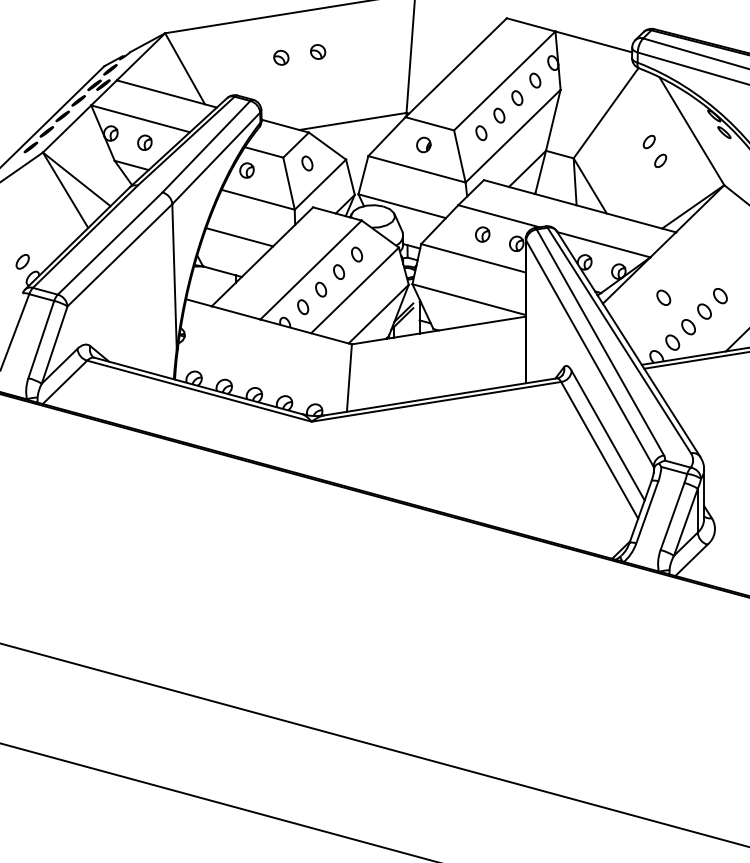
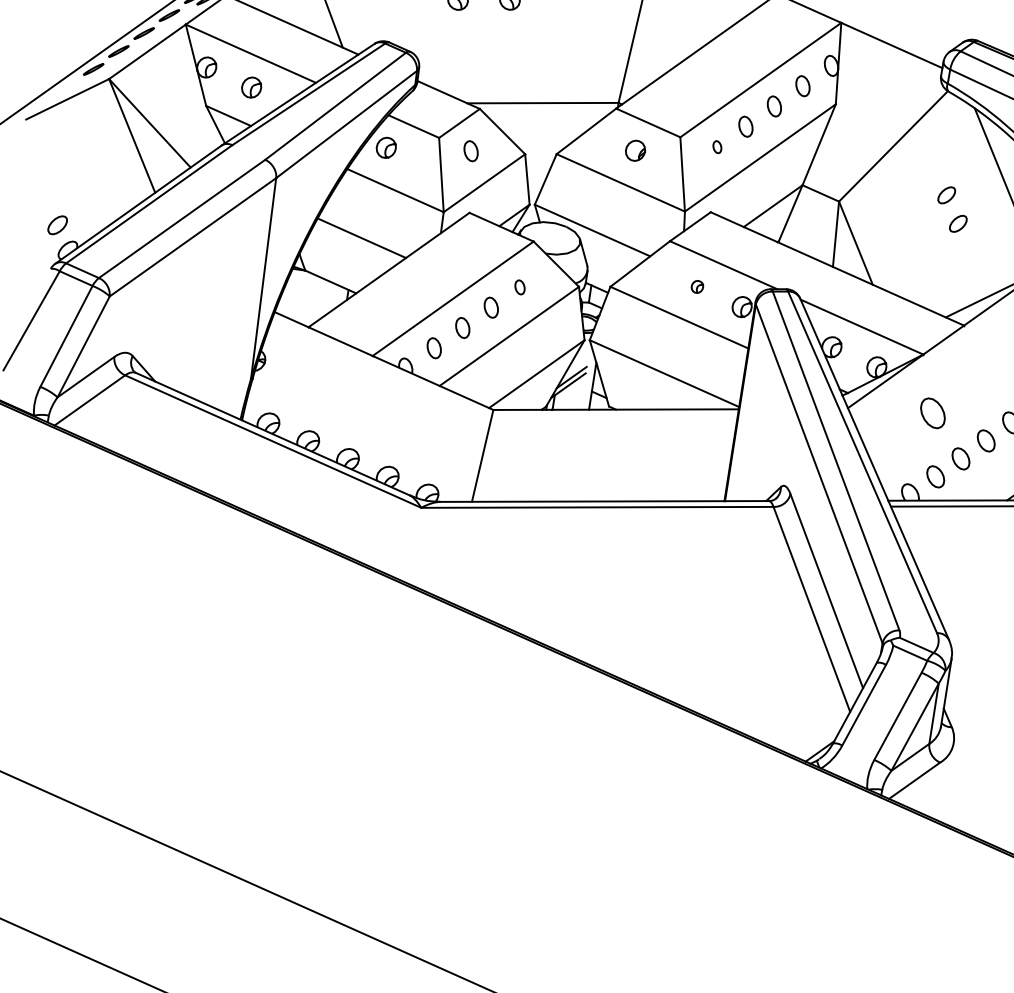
part: (481, 133) -> (717, 147), size x0.6
part: (482, 234) -> (697, 286), size x0.6
part: (357, 254) -> (520, 287), size x0.7
part: (663, 297) -> (932, 412), size x1.4

